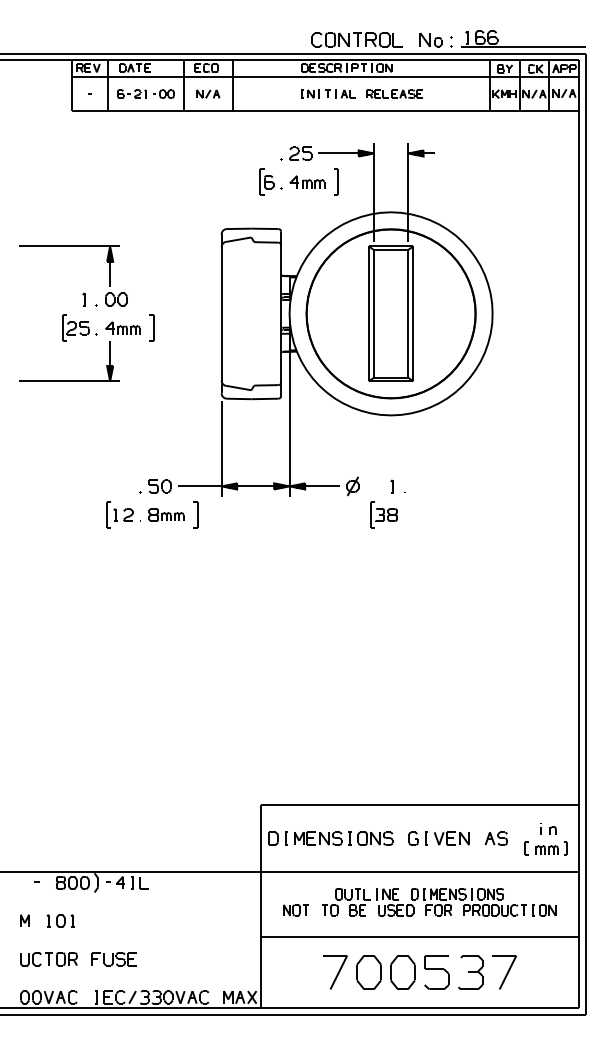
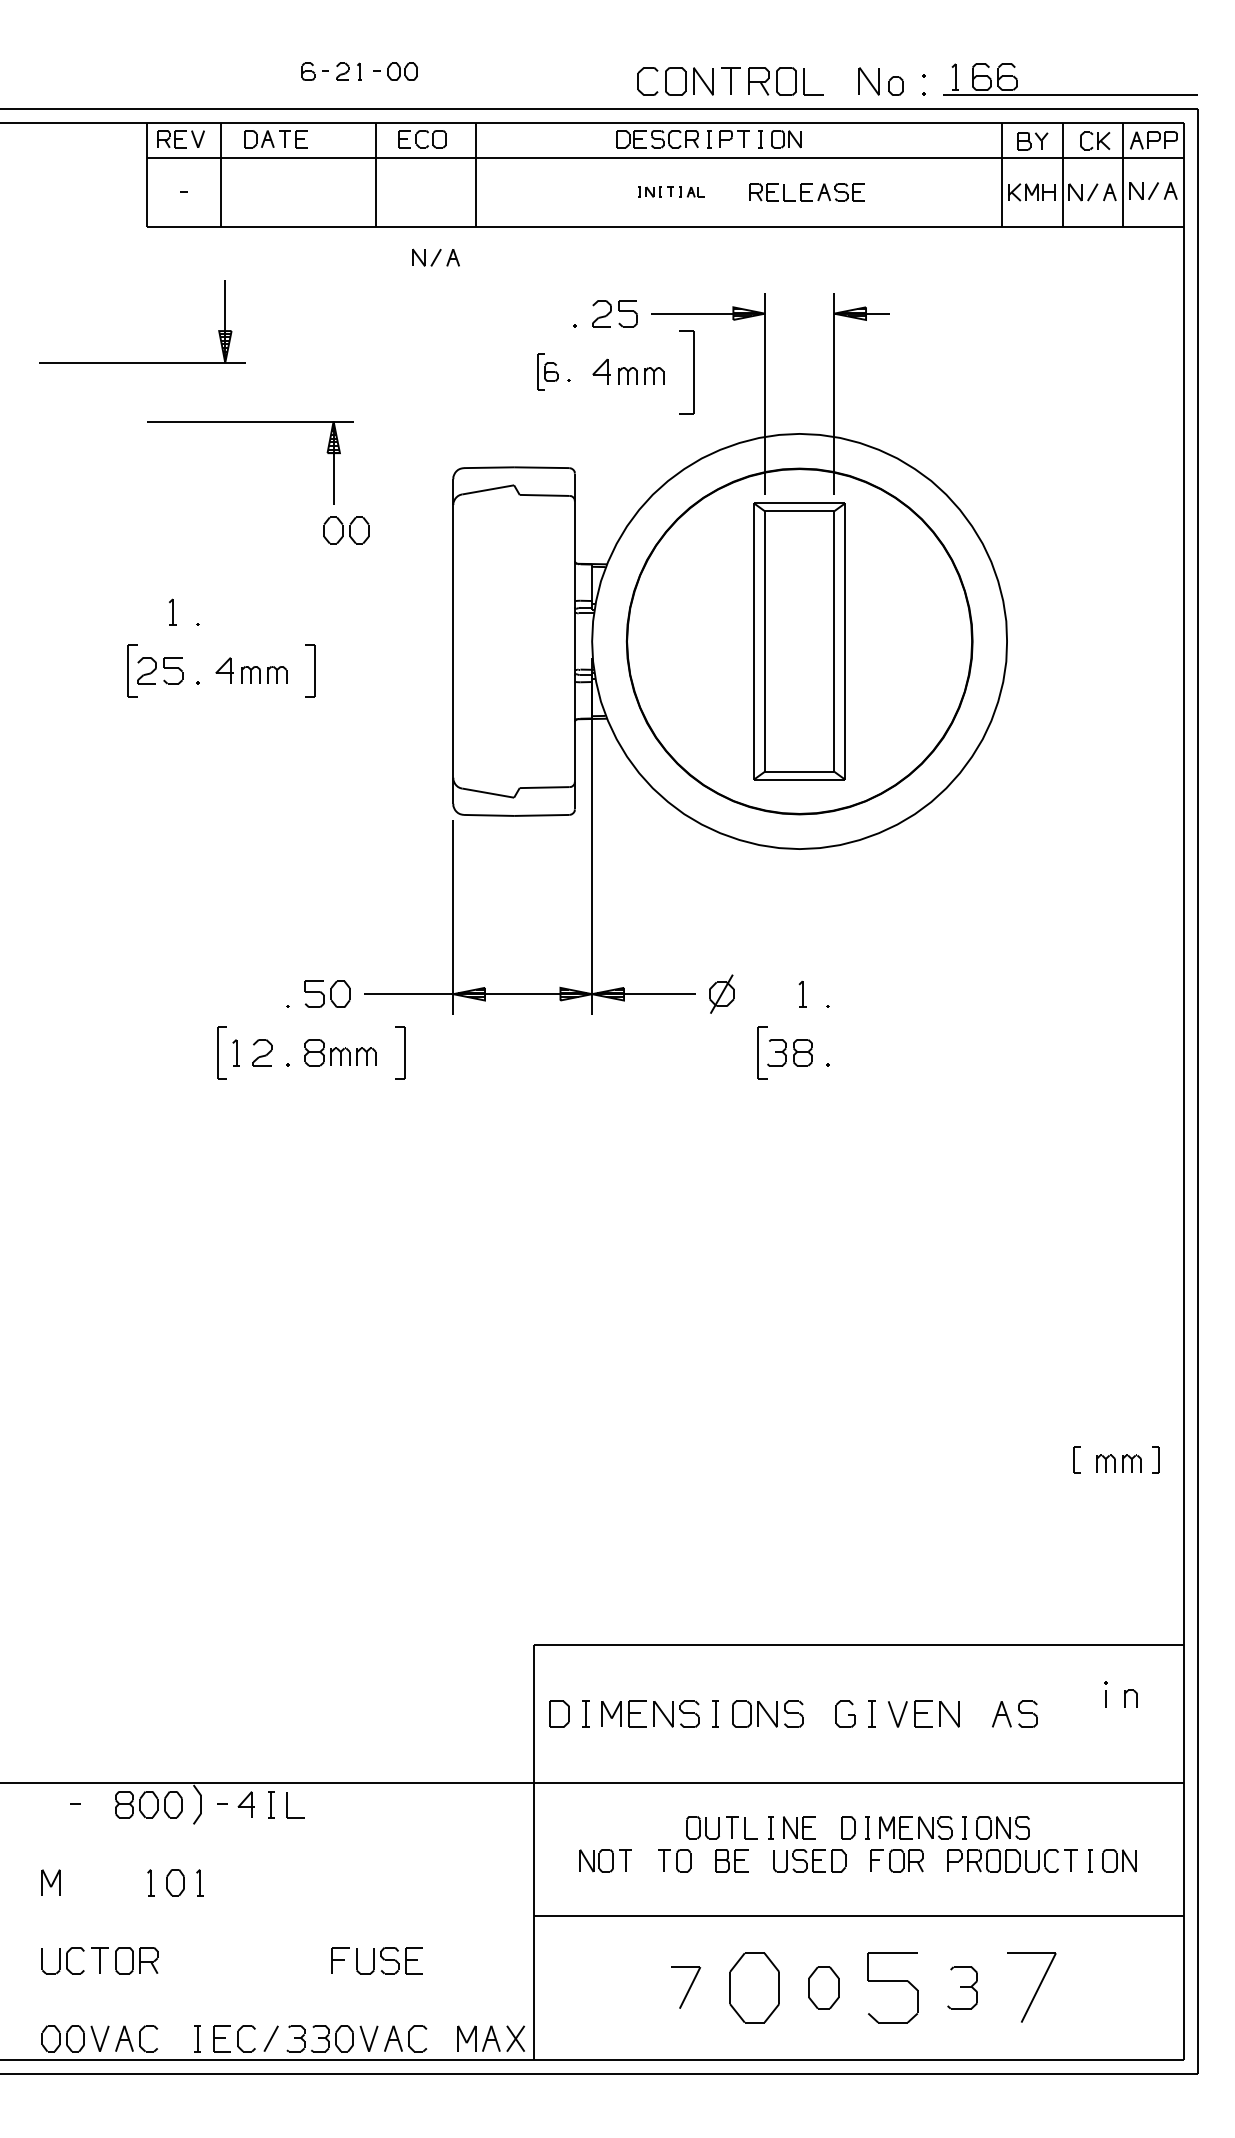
part: (145, 93) -> (358, 70), moved
part: (208, 93) -> (436, 256), moved
part: (328, 93) -> (671, 191), size x0.6
part: (270, 181) -> (553, 370), size x0.7
part: (336, 181) -> (688, 370), size x1.6
part: (73, 246) -> (258, 422), moved
part: (69, 380) -> (142, 360), moved
part: (545, 848) -> (1115, 1460), moved
part: (60, 920) -> (174, 1881), moved
part: (113, 959) -> (375, 1961), moved
part: (335, 972) -> (685, 1987), size x0.6
part: (402, 972) -> (822, 1987), size x0.6
part: (470, 972) -> (961, 1987), size x0.6

